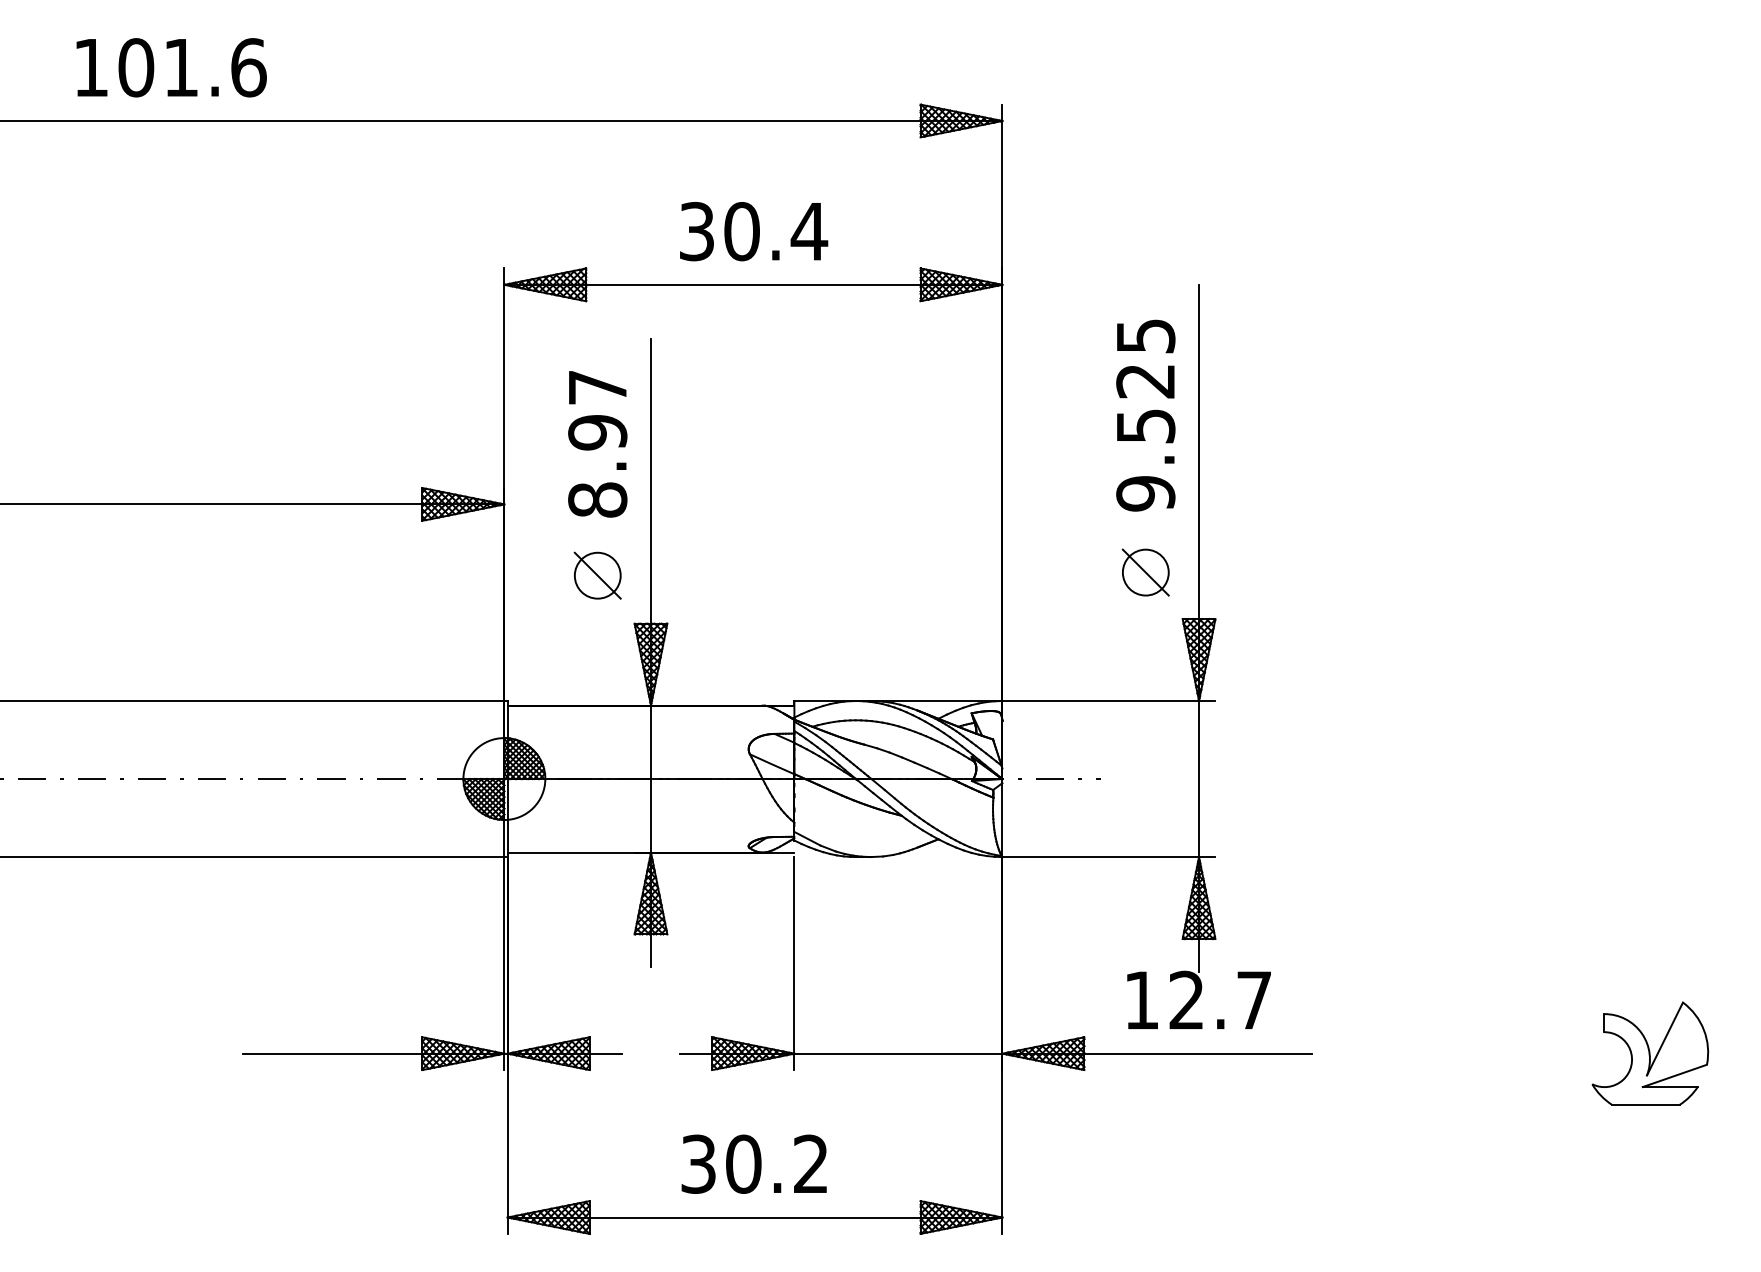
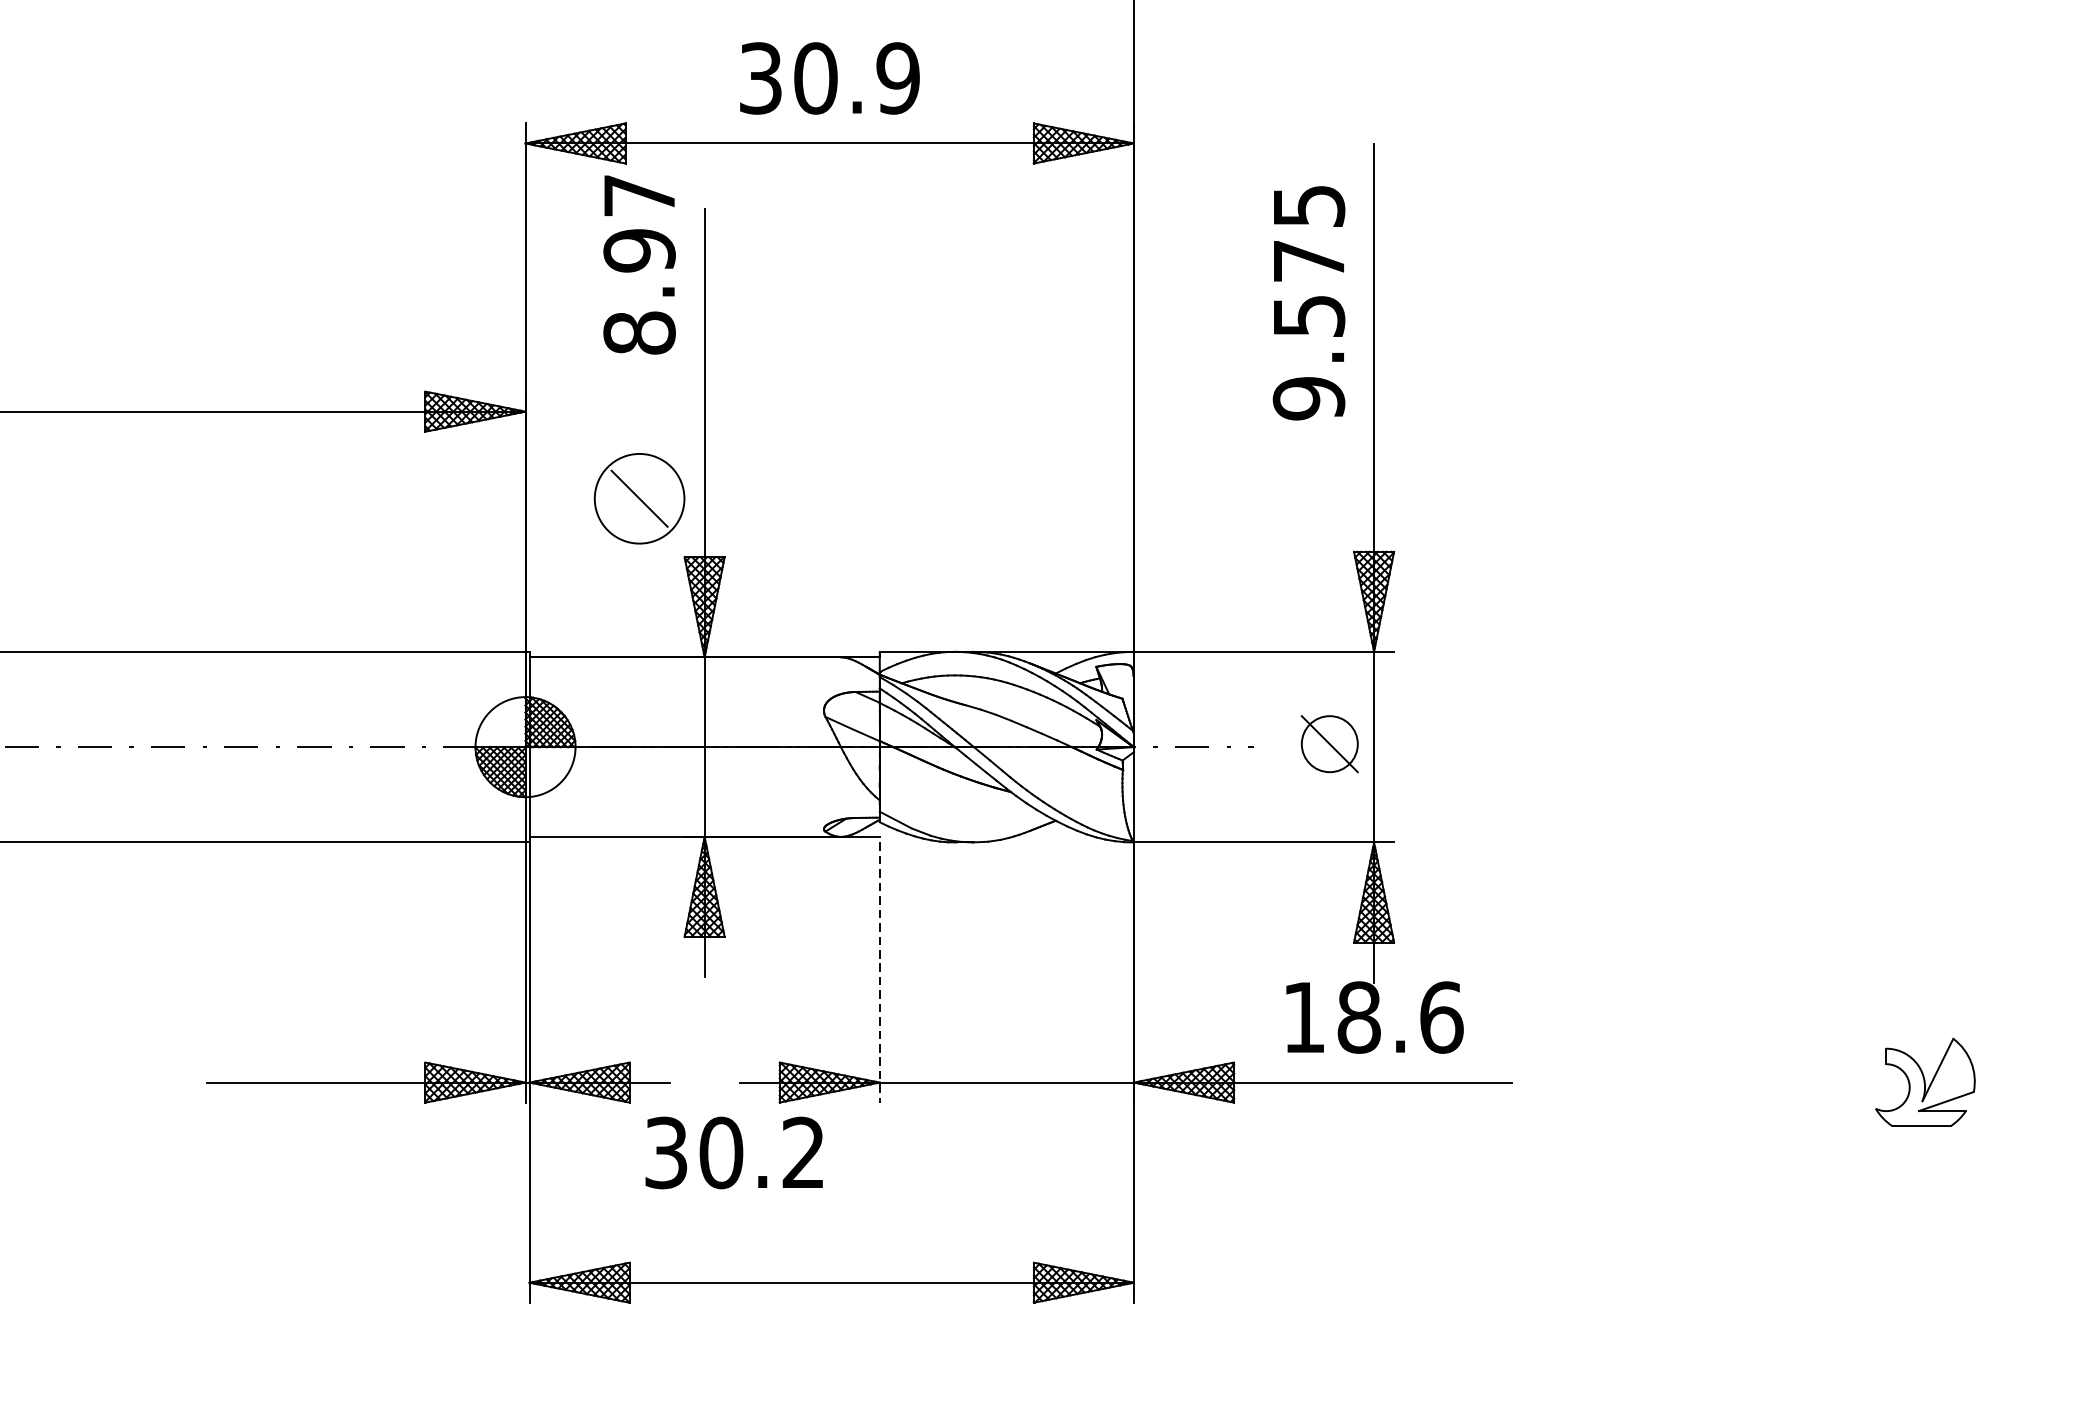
text: (809, 231) -> (898, 78), 30.4 -> 30.9
text: (1145, 381) -> (1308, 261), 9.525 -> 9.575
text: (597, 444) -> (639, 265), moved
part: (1145, 572) -> (1329, 744), moved
circle: (597, 575) -> (639, 498), size x1.6
line: (794, 964) -> (879, 973), solid -> dashed
text: (1220, 1000) -> (1400, 1017), 12.7 -> 18.6
part: (1650, 1053) -> (1925, 1082), size x0.7
text: (753, 1163) -> (733, 1152), moved

